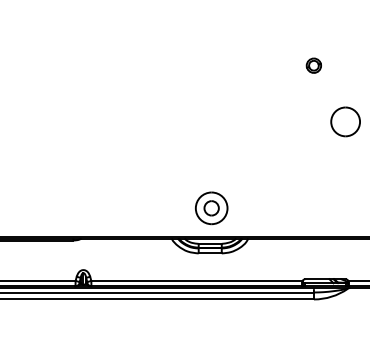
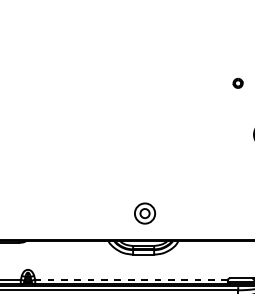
part: (313, 65) -> (237, 83), size x0.7
part: (211, 208) -> (144, 213), size x0.7
line: (196, 280) -> (131, 279), solid -> dashed

